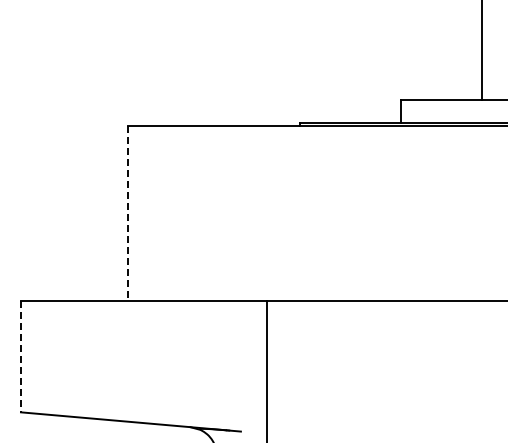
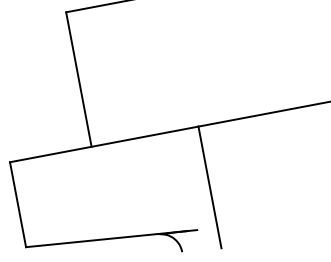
line: (127, 213) -> (78, 79), dashed -> solid
line: (20, 357) -> (17, 205), dashed -> solid

